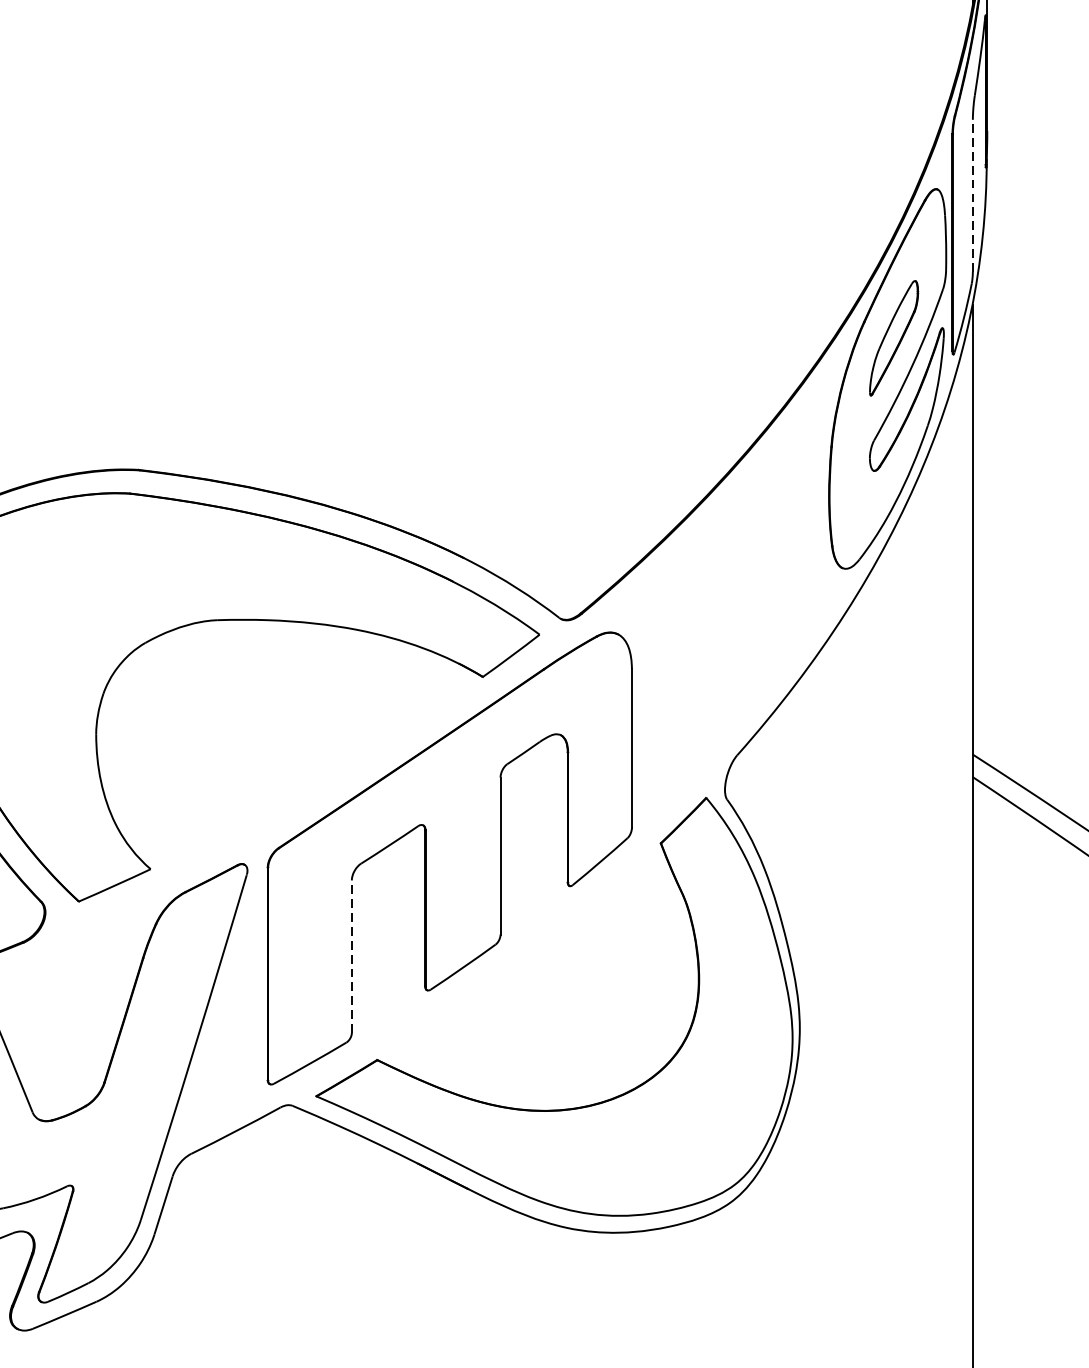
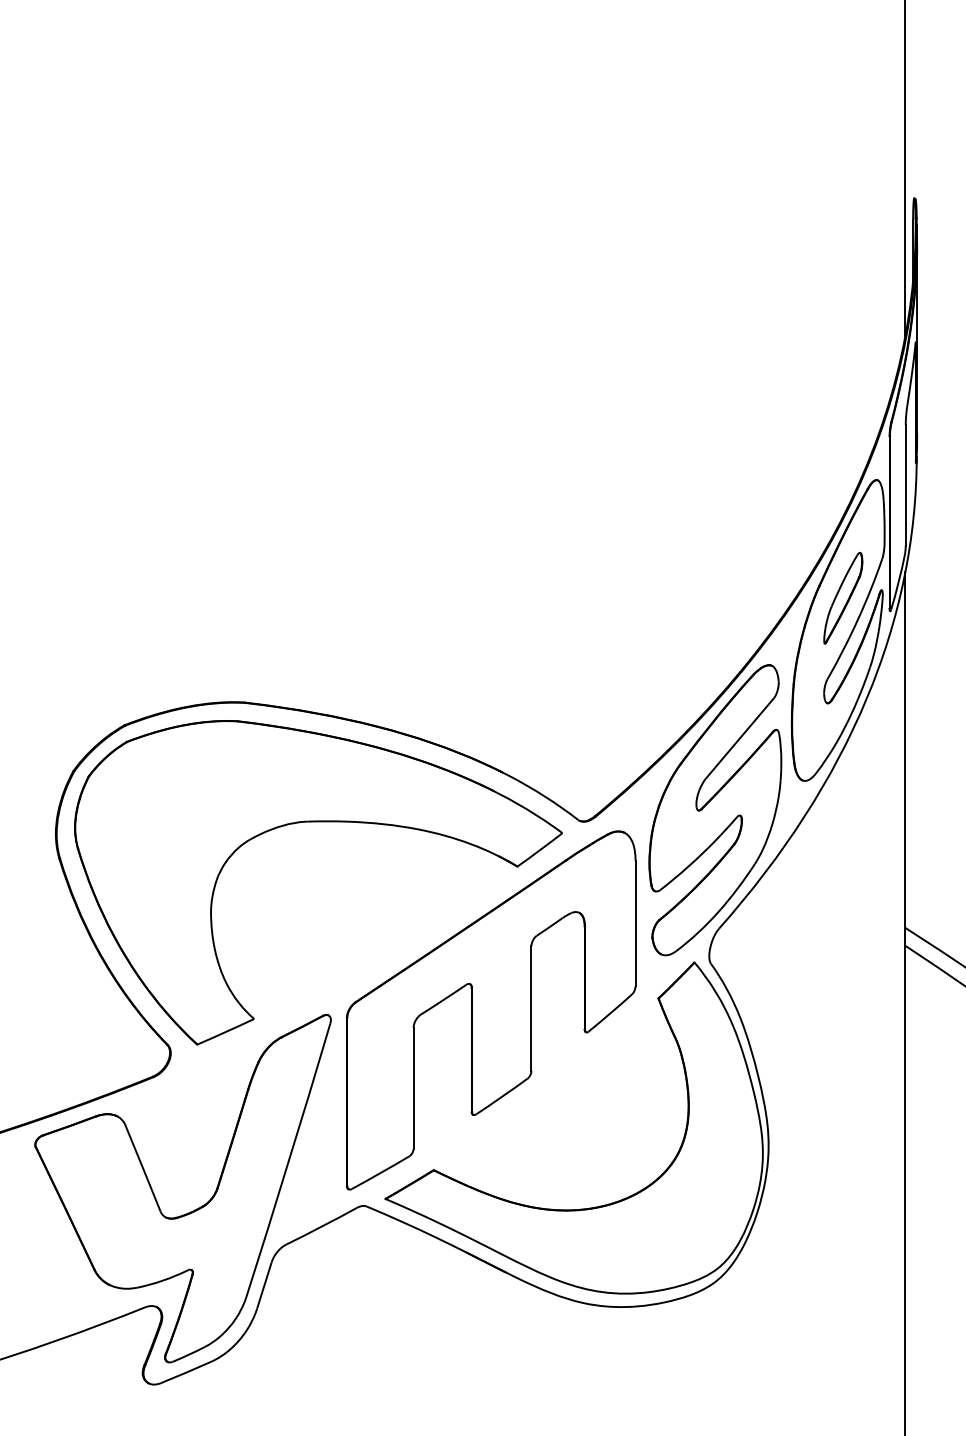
line: (972, 194) -> (905, 484), dashed -> solid
part: (732, 606) -> (715, 810), added
line: (351, 955) -> (413, 1087), dashed -> solid

